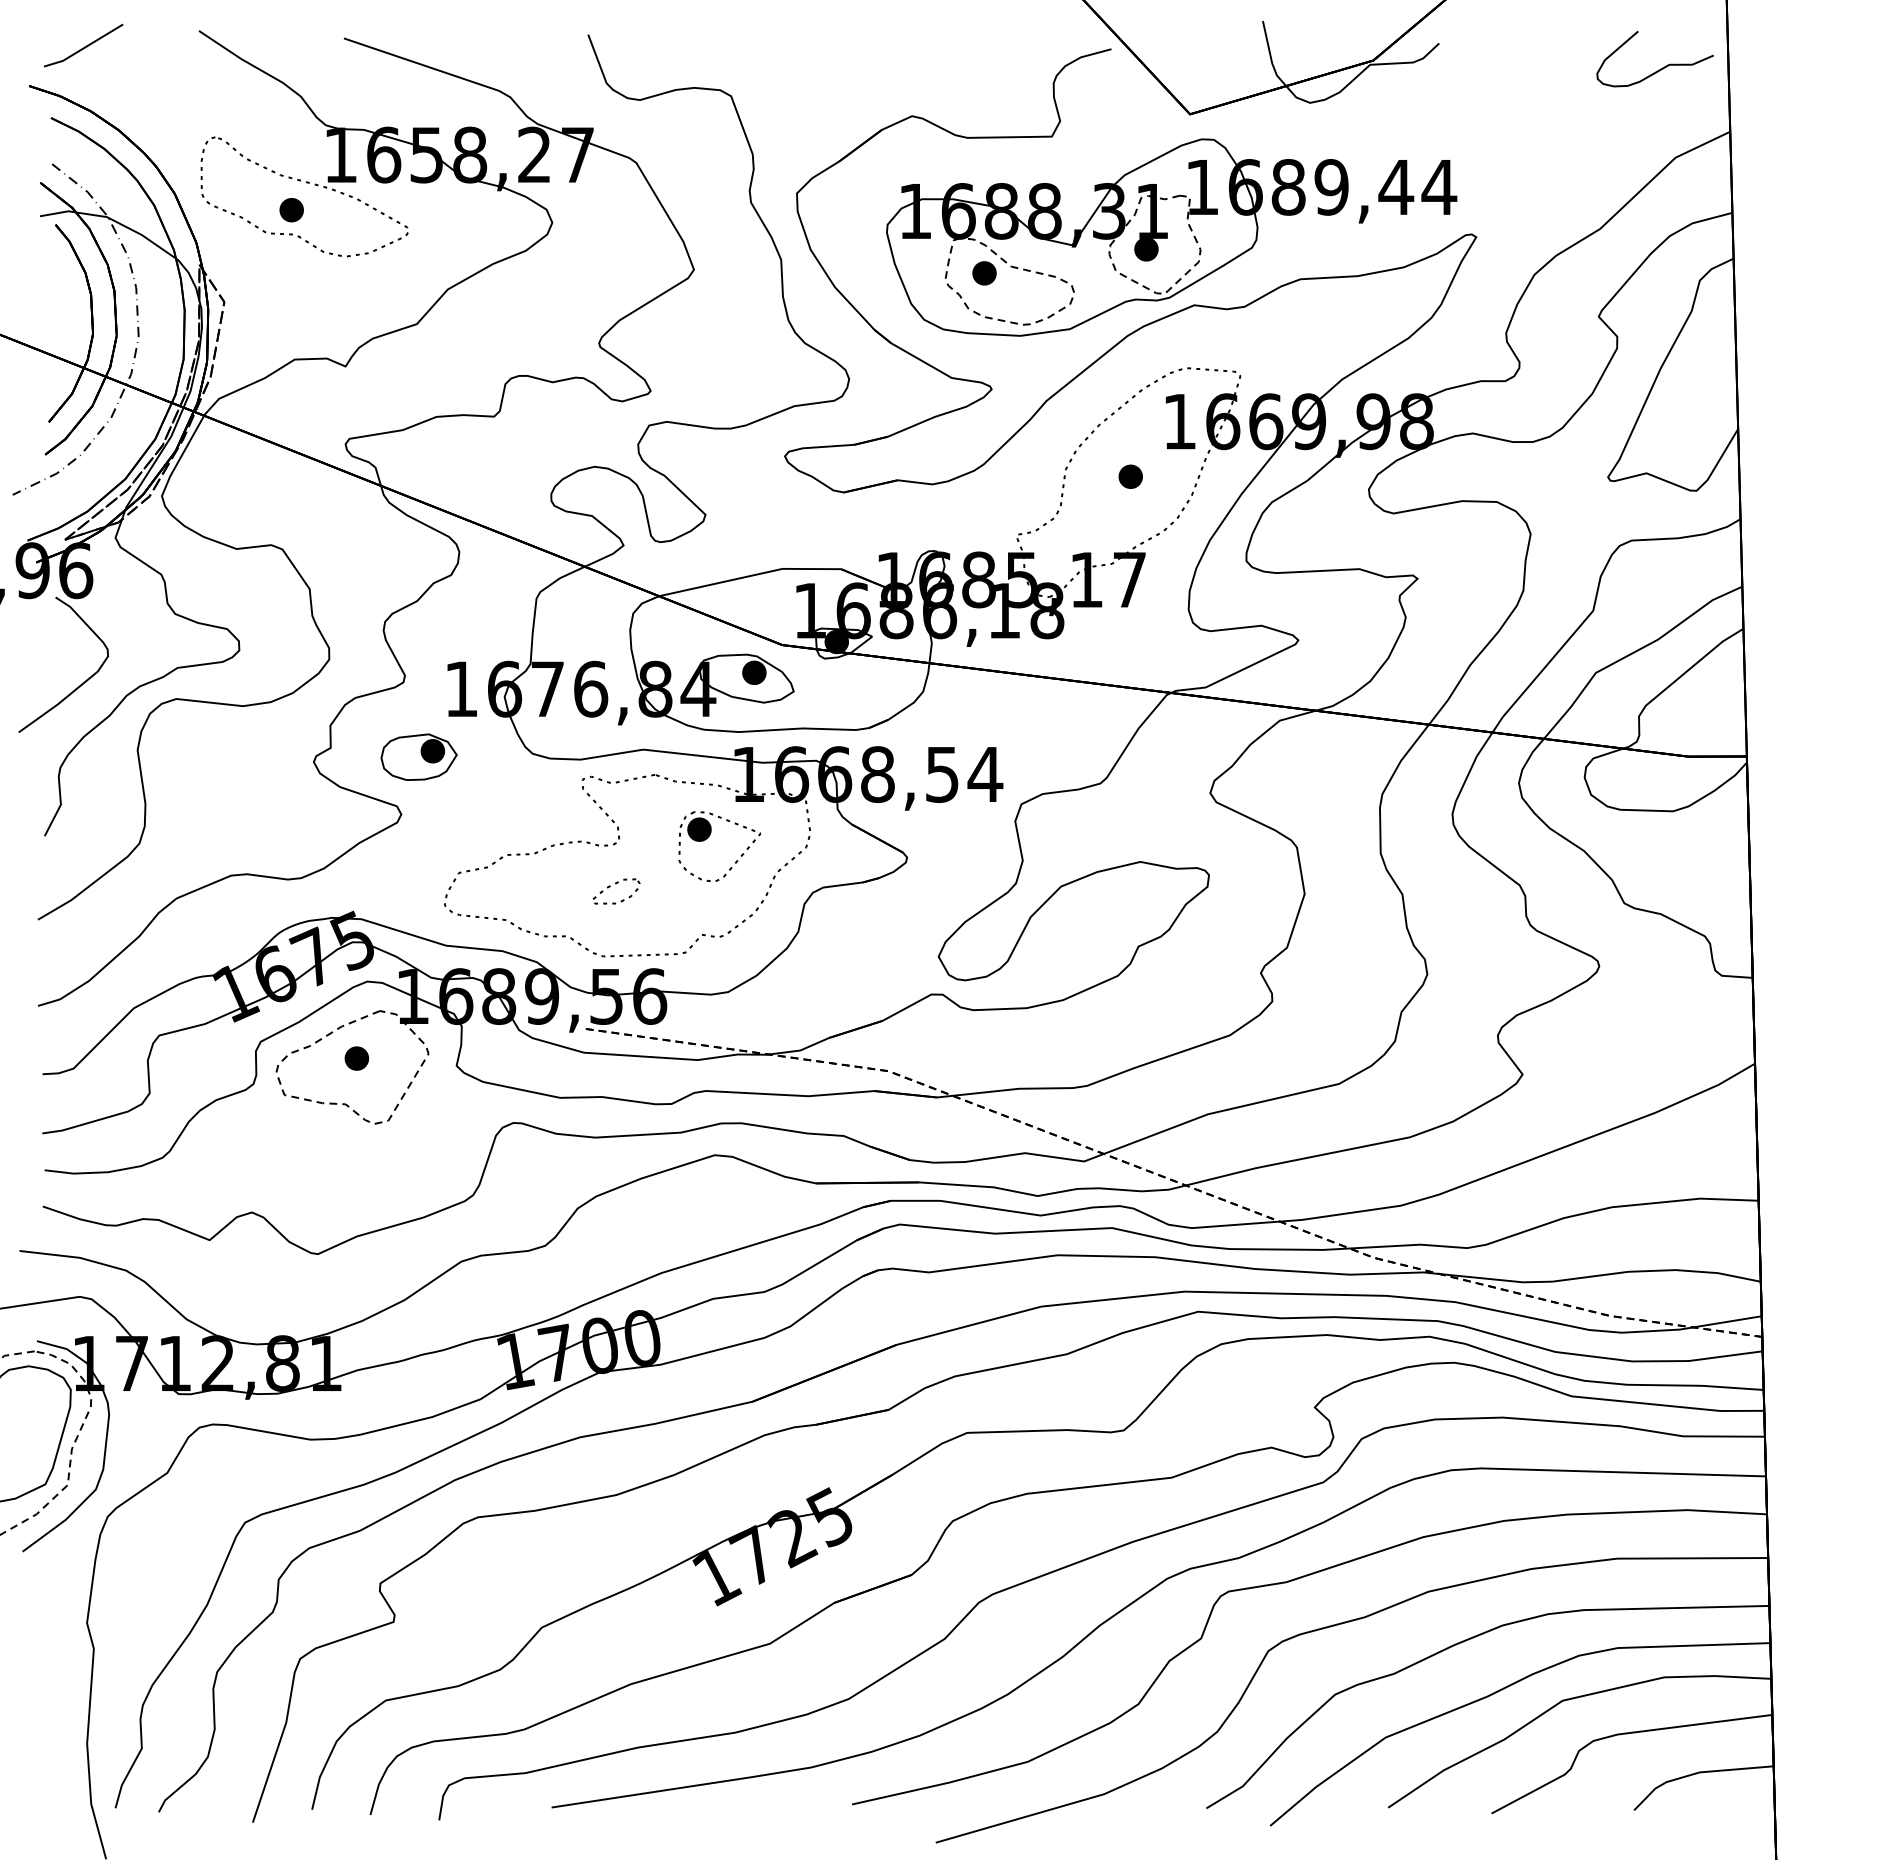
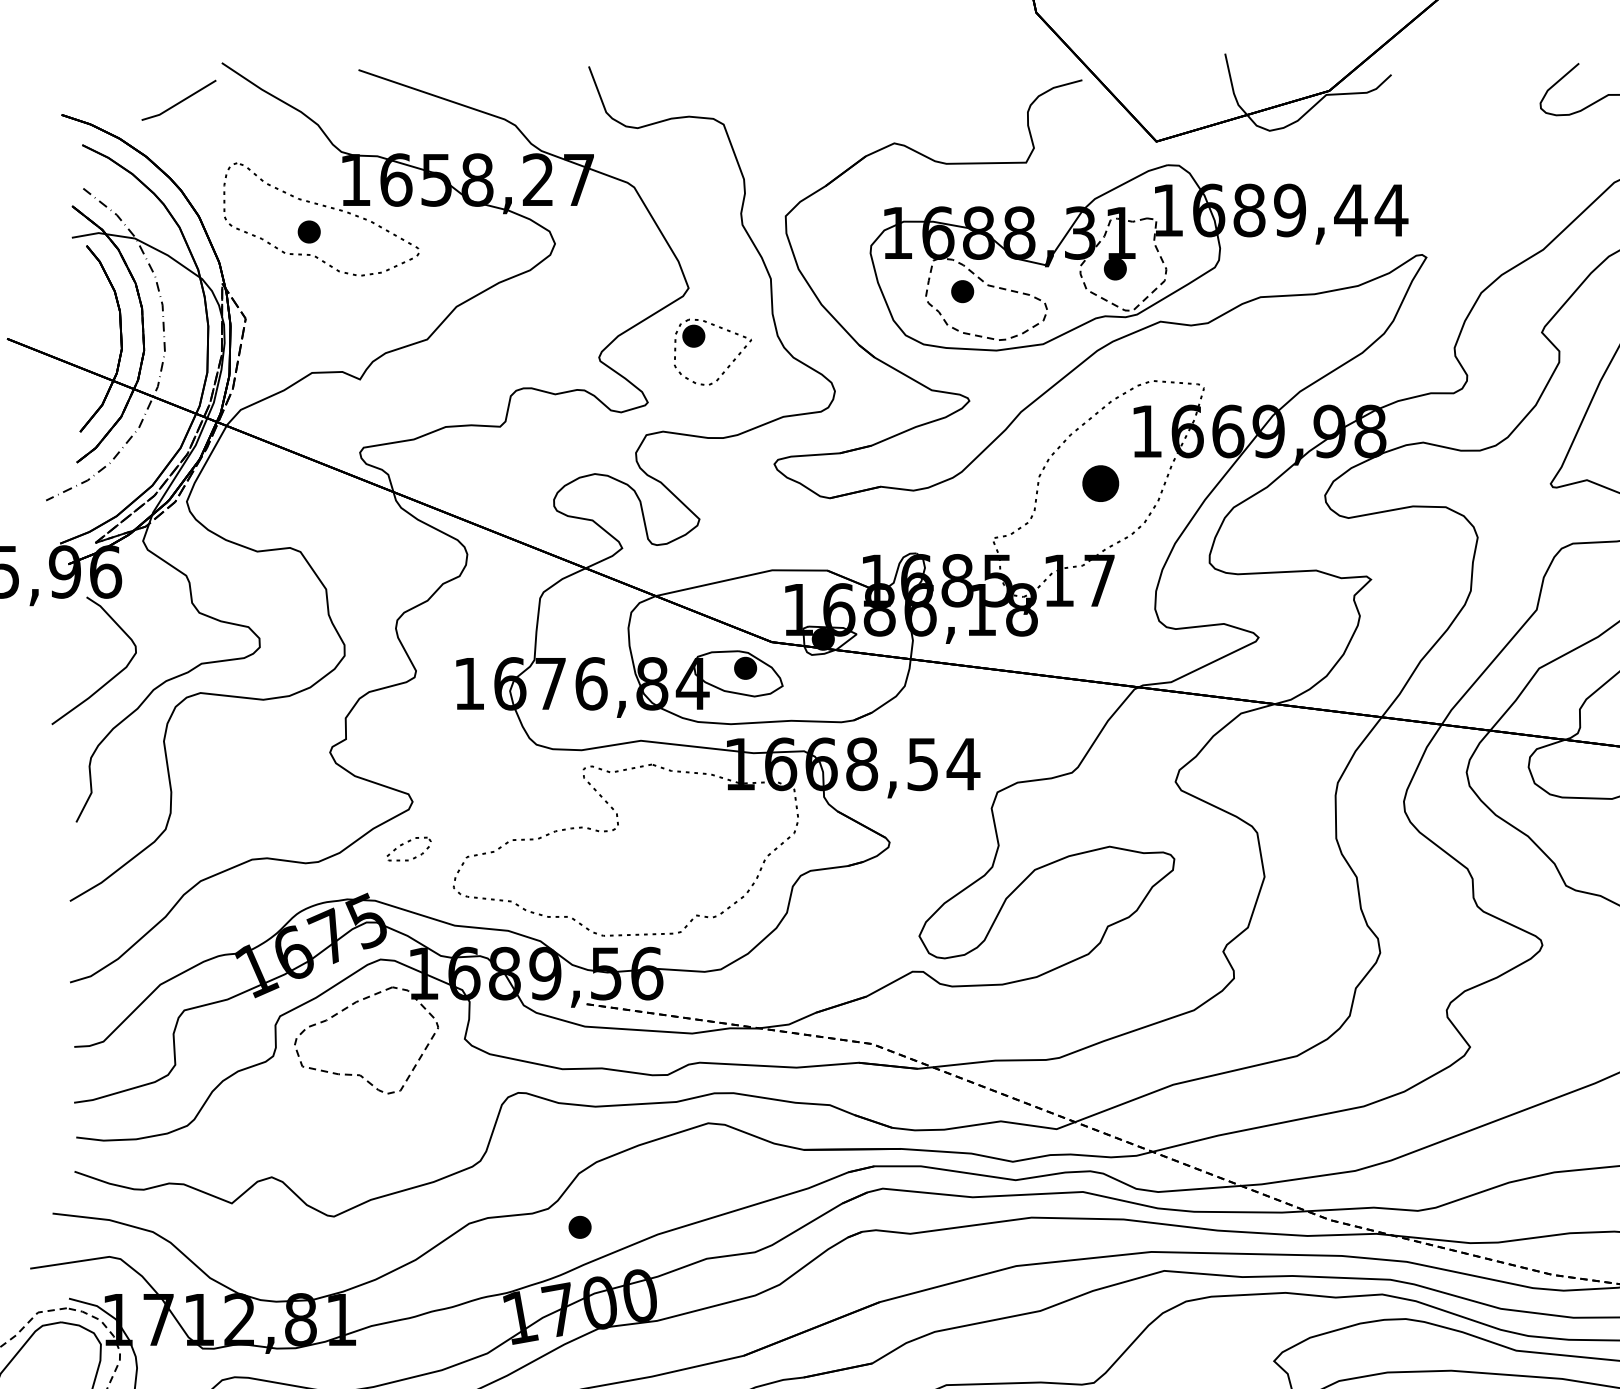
line: (84, 46) -> (179, 101), moved
part: (1130, 476) -> (1100, 483), size x1.6
part: (418, 756) -> (428, 747), removed
part: (708, 838) -> (702, 344), moved
part: (616, 884) -> (409, 842), moved
part: (356, 1058) -> (579, 1227), moved

